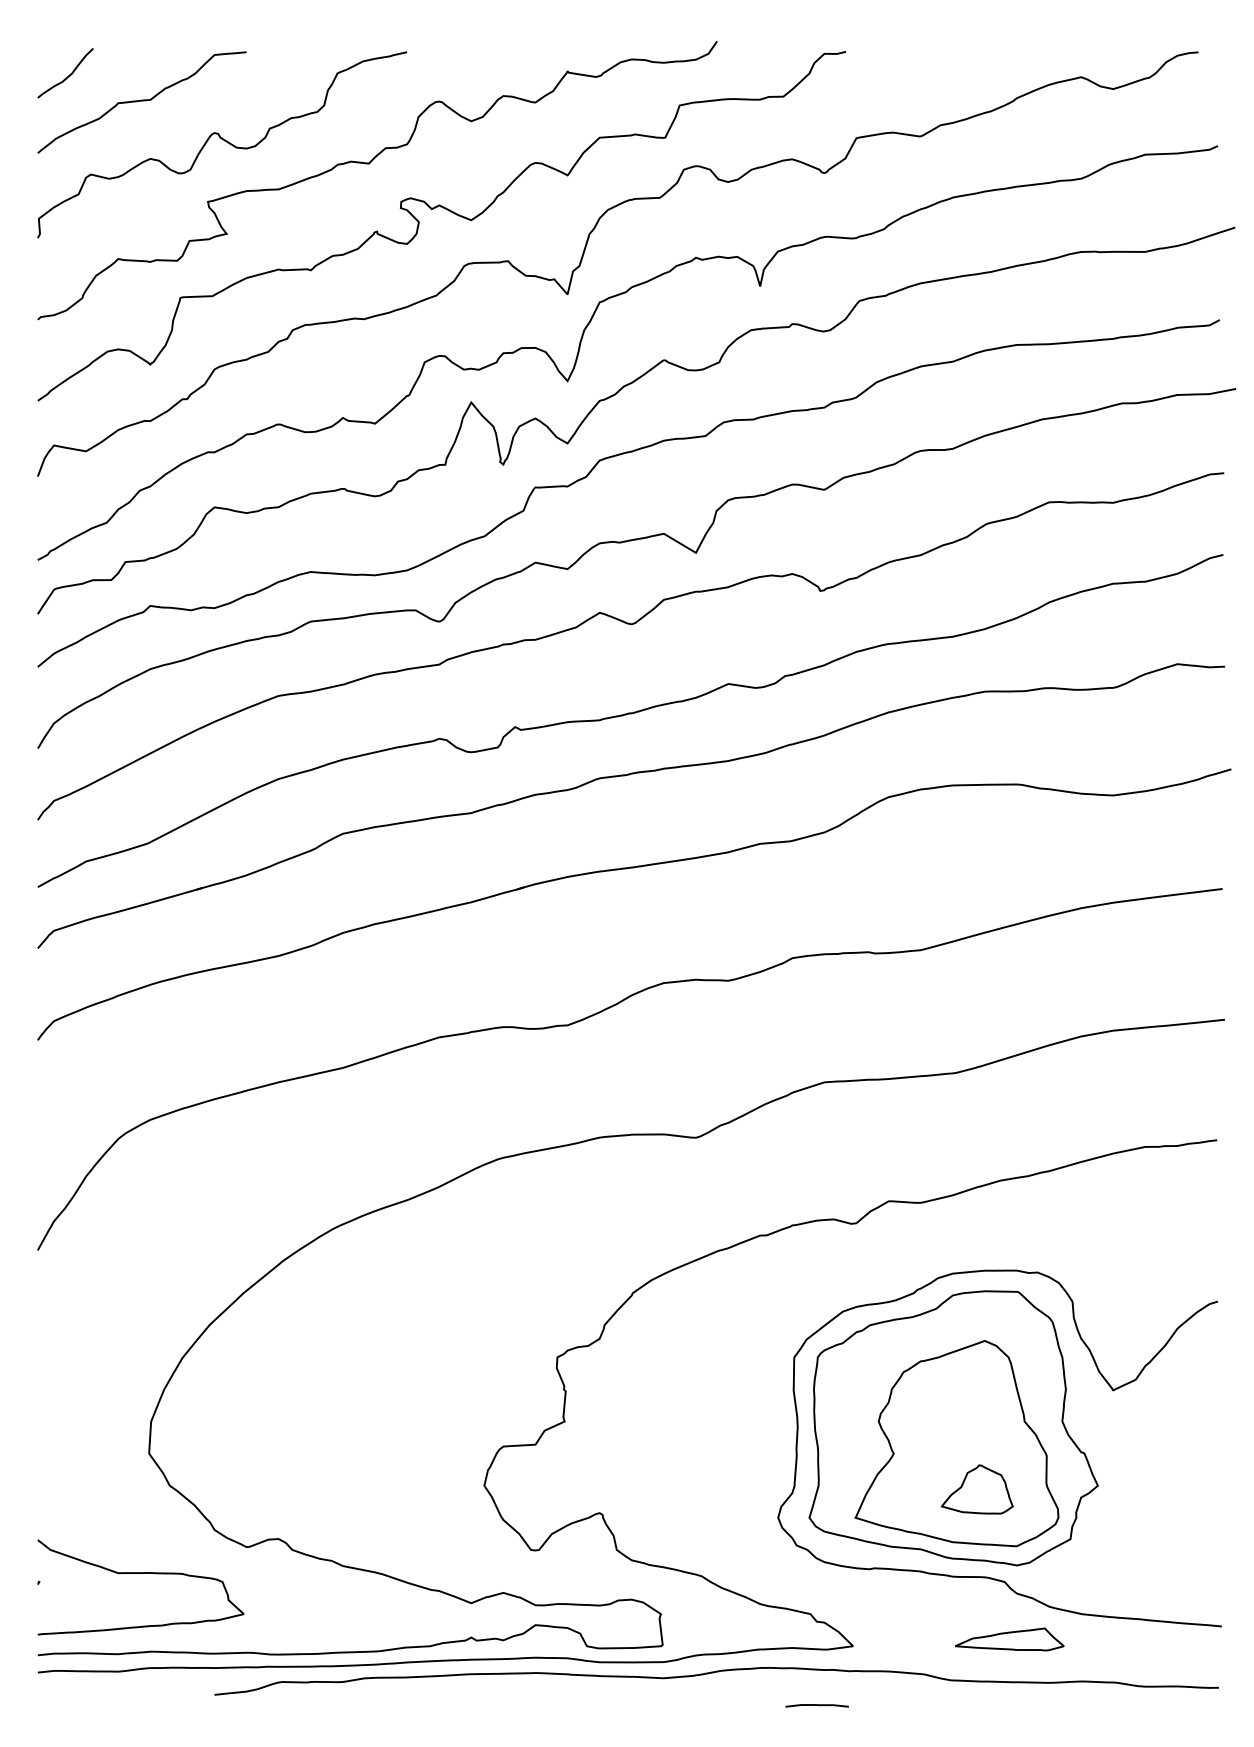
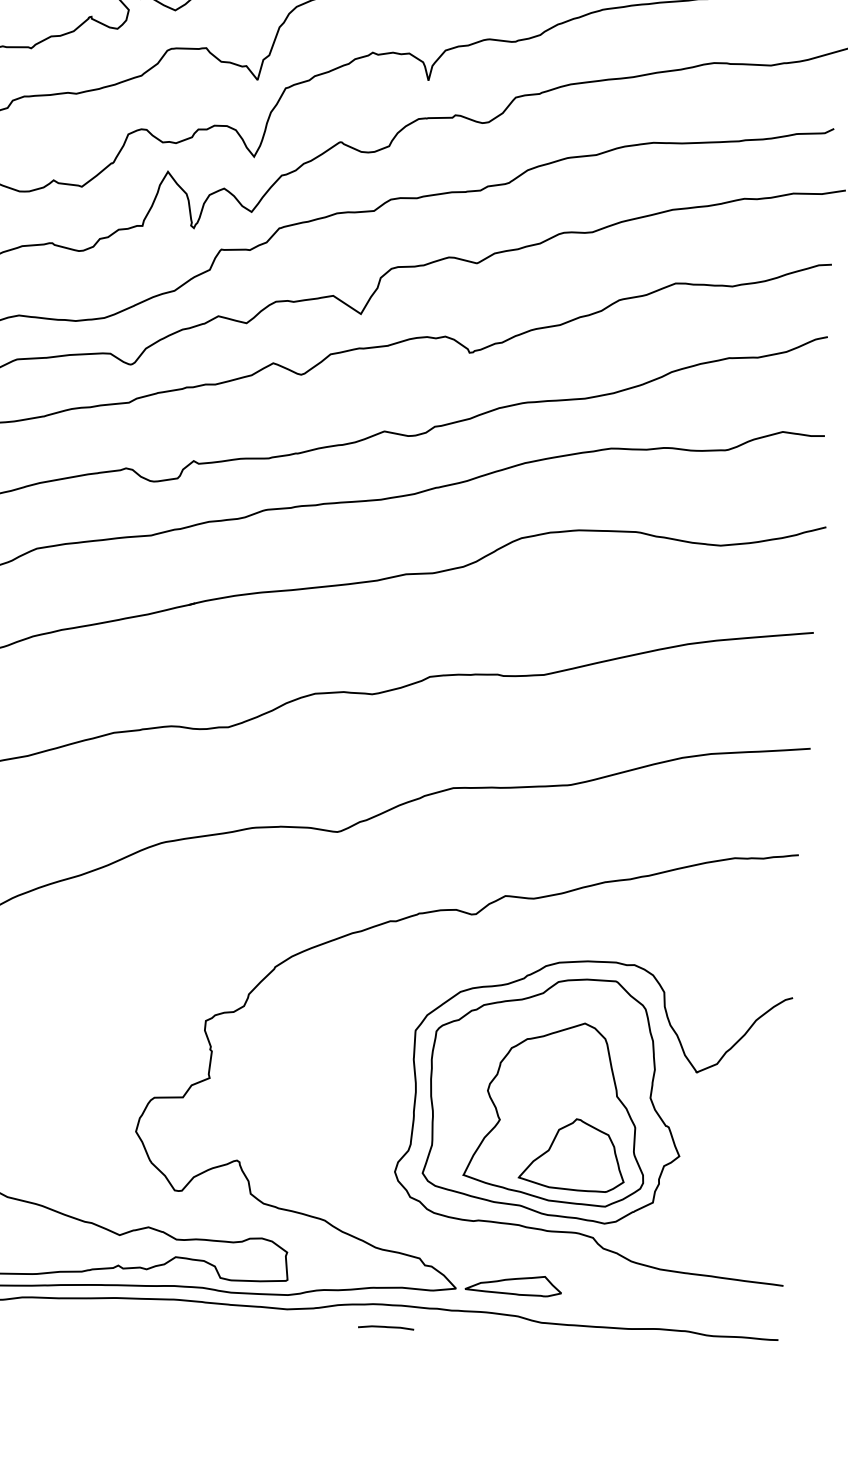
part: (977, 1489) -> (572, 1154), size x1.67
part: (1009, 1639) -> (513, 1285), moved
line: (816, 1705) -> (385, 1327), moved

